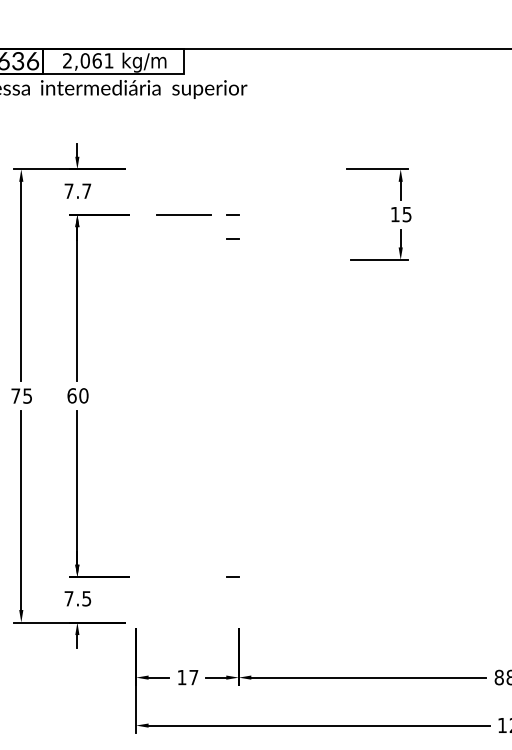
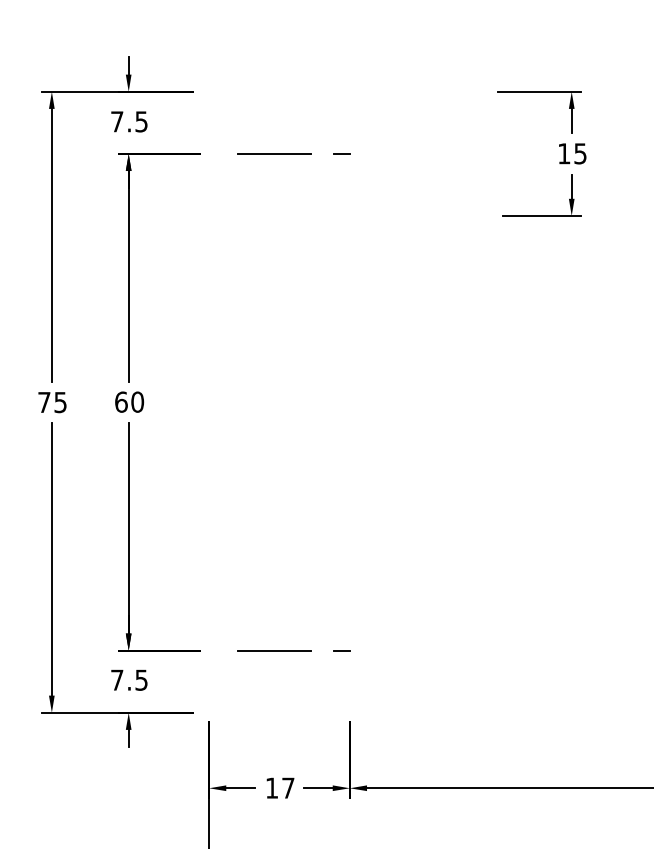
text: (86, 190) -> (141, 120), 7.7 -> 7.5
line: (232, 238) -> (341, 186), removed
line: (183, 577) -> (274, 651), added

